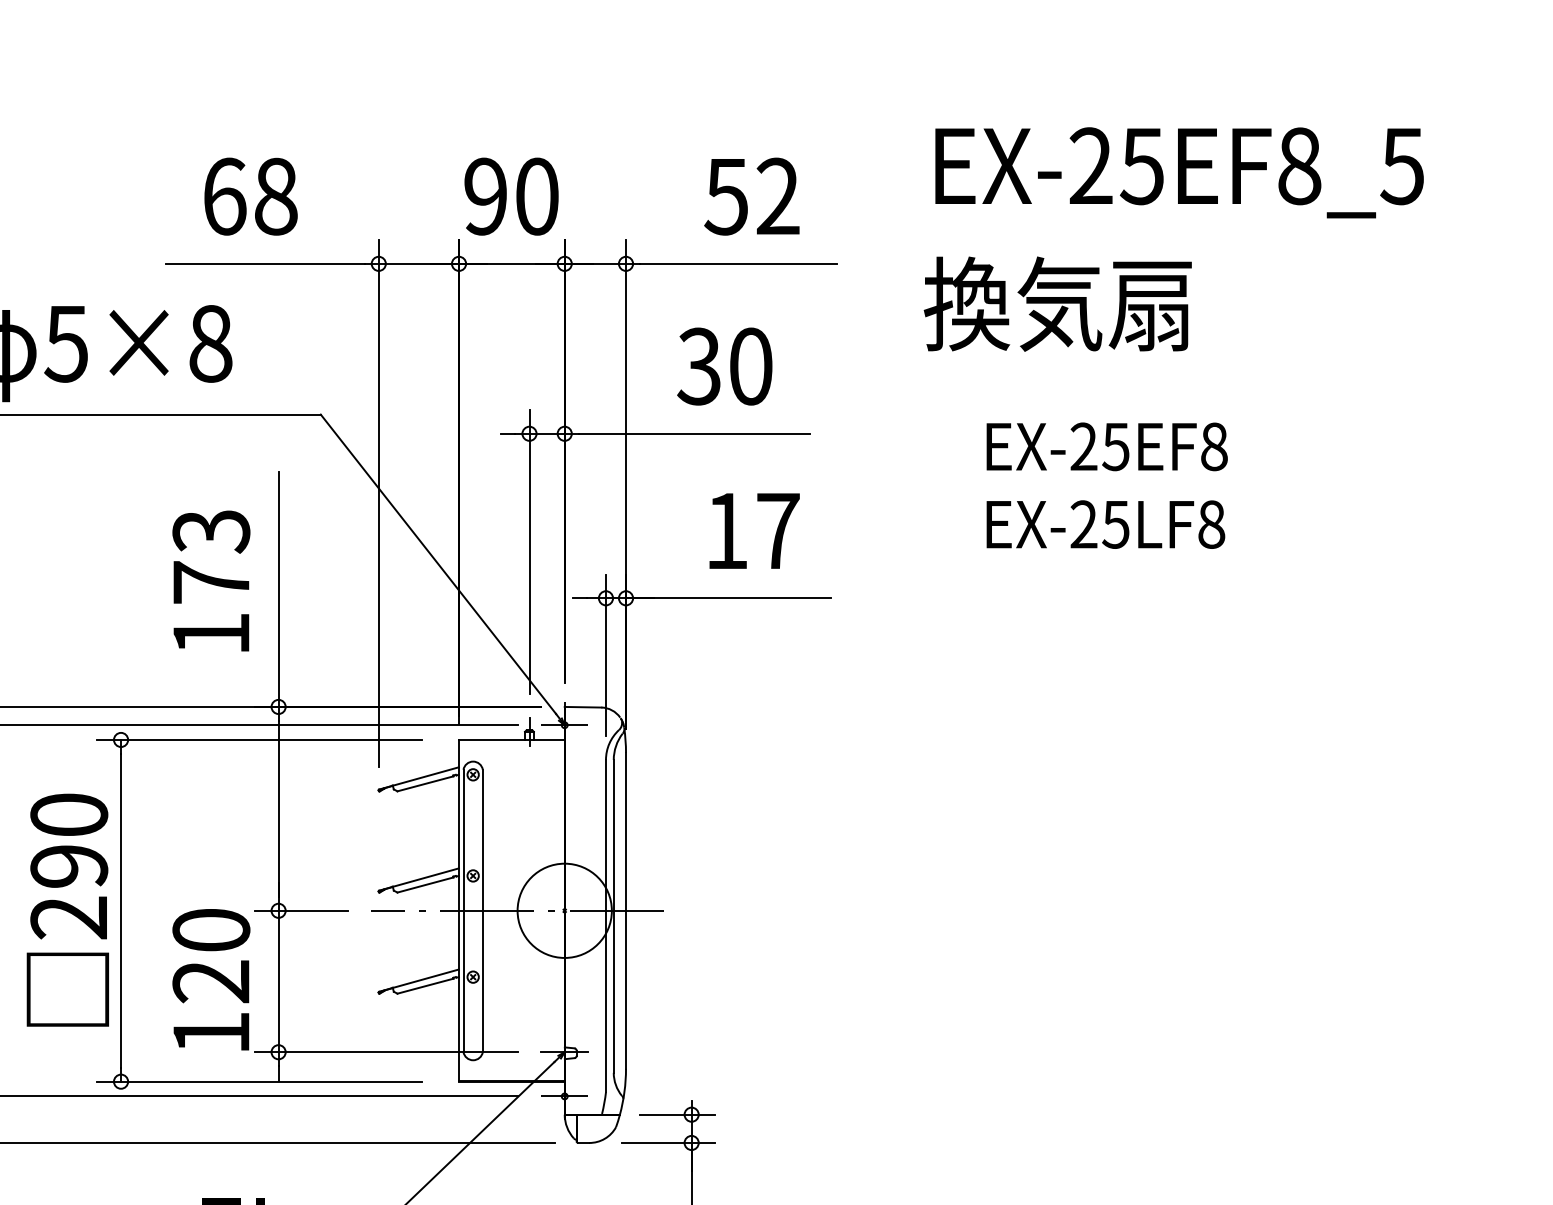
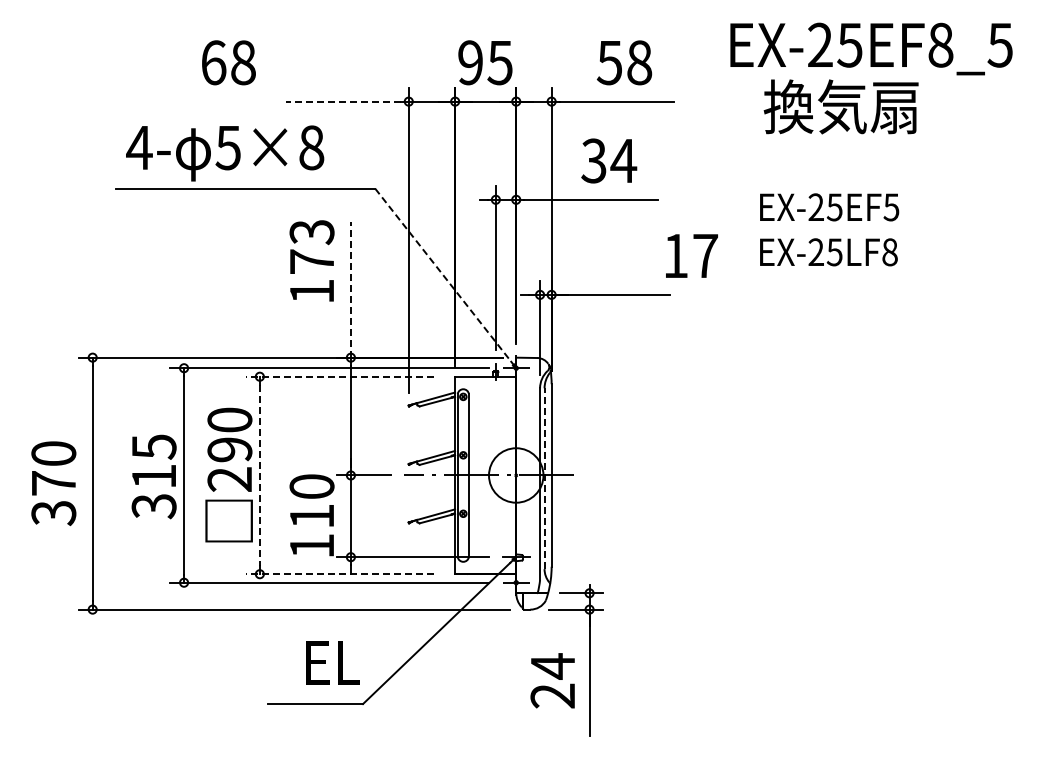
text: (250, 196) -> (228, 62), moved
text: (535, 196) -> (499, 62), 90 -> 95
text: (778, 196) -> (639, 62), 52 -> 58
line: (264, 263) -> (342, 101), solid -> dashed
text: (1056, 303) -> (840, 106), moved
text: (750, 365) -> (623, 160), 30 -> 34
text: (1214, 447) -> (891, 207), EX-25EF8 -> EX-25EF5
text: (753, 530) -> (691, 255), moved
line: (438, 564) -> (443, 275), solid -> dashed
text: (210, 580) -> (311, 260), moved
line: (277, 588) -> (350, 289), solid -> dashed
line: (260, 739) -> (340, 376), solid -> dashed
line: (120, 910) -> (259, 475), solid -> dashed
line: (613, 916) -> (544, 478), solid -> dashed
text: (210, 981) -> (311, 516), 120 -> 110
line: (260, 1082) -> (340, 574), solid -> dashed

